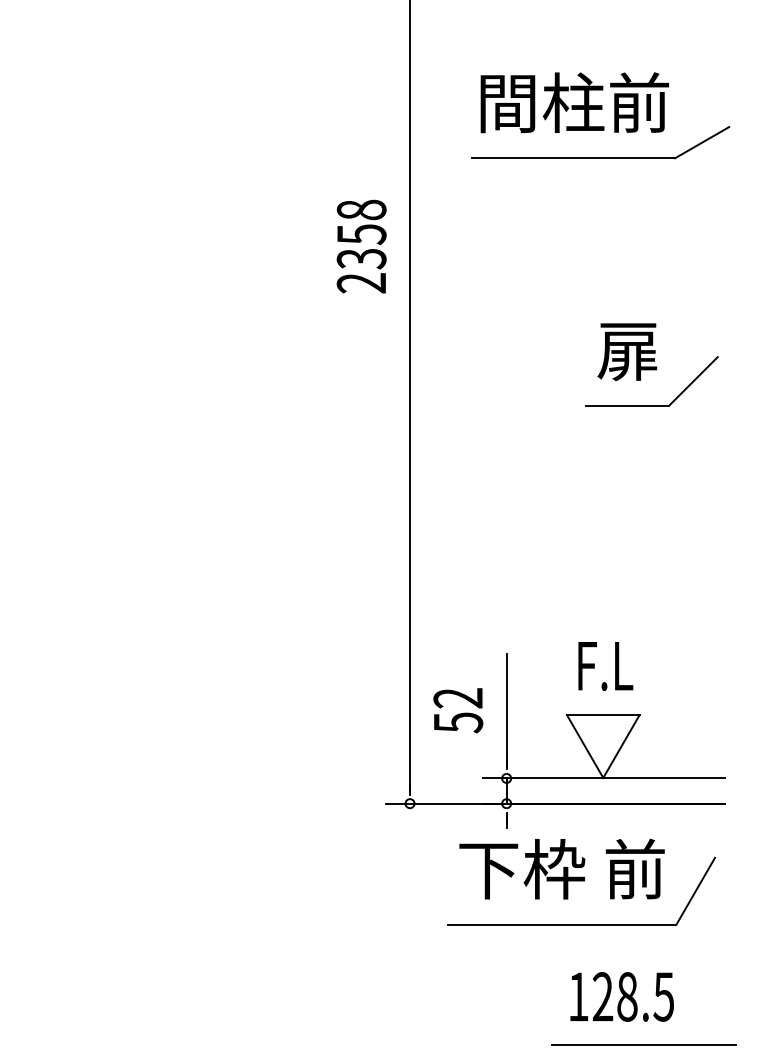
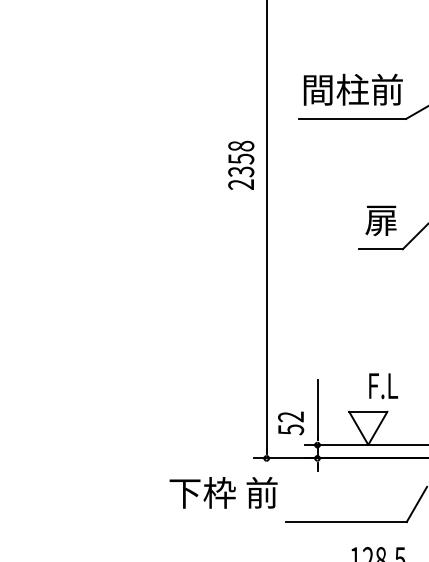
text: (605, 666) -> (383, 386), moved
text: (459, 710) -> (291, 423), moved
text: (561, 868) -> (223, 492), moved

